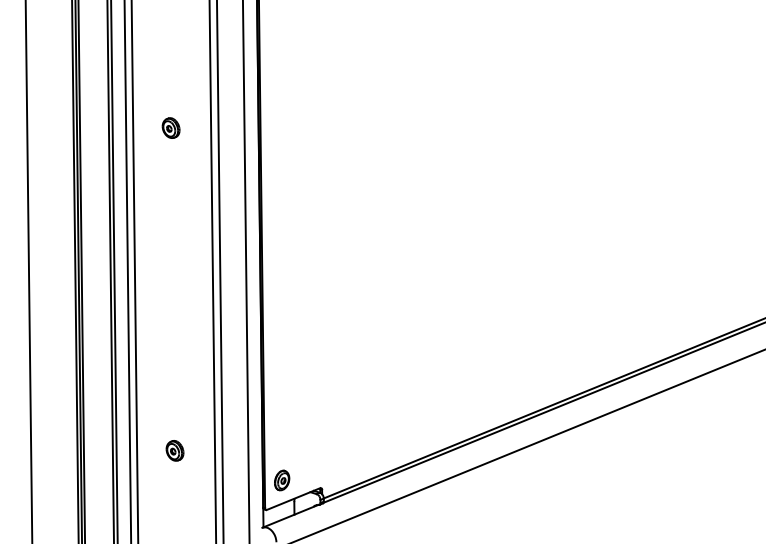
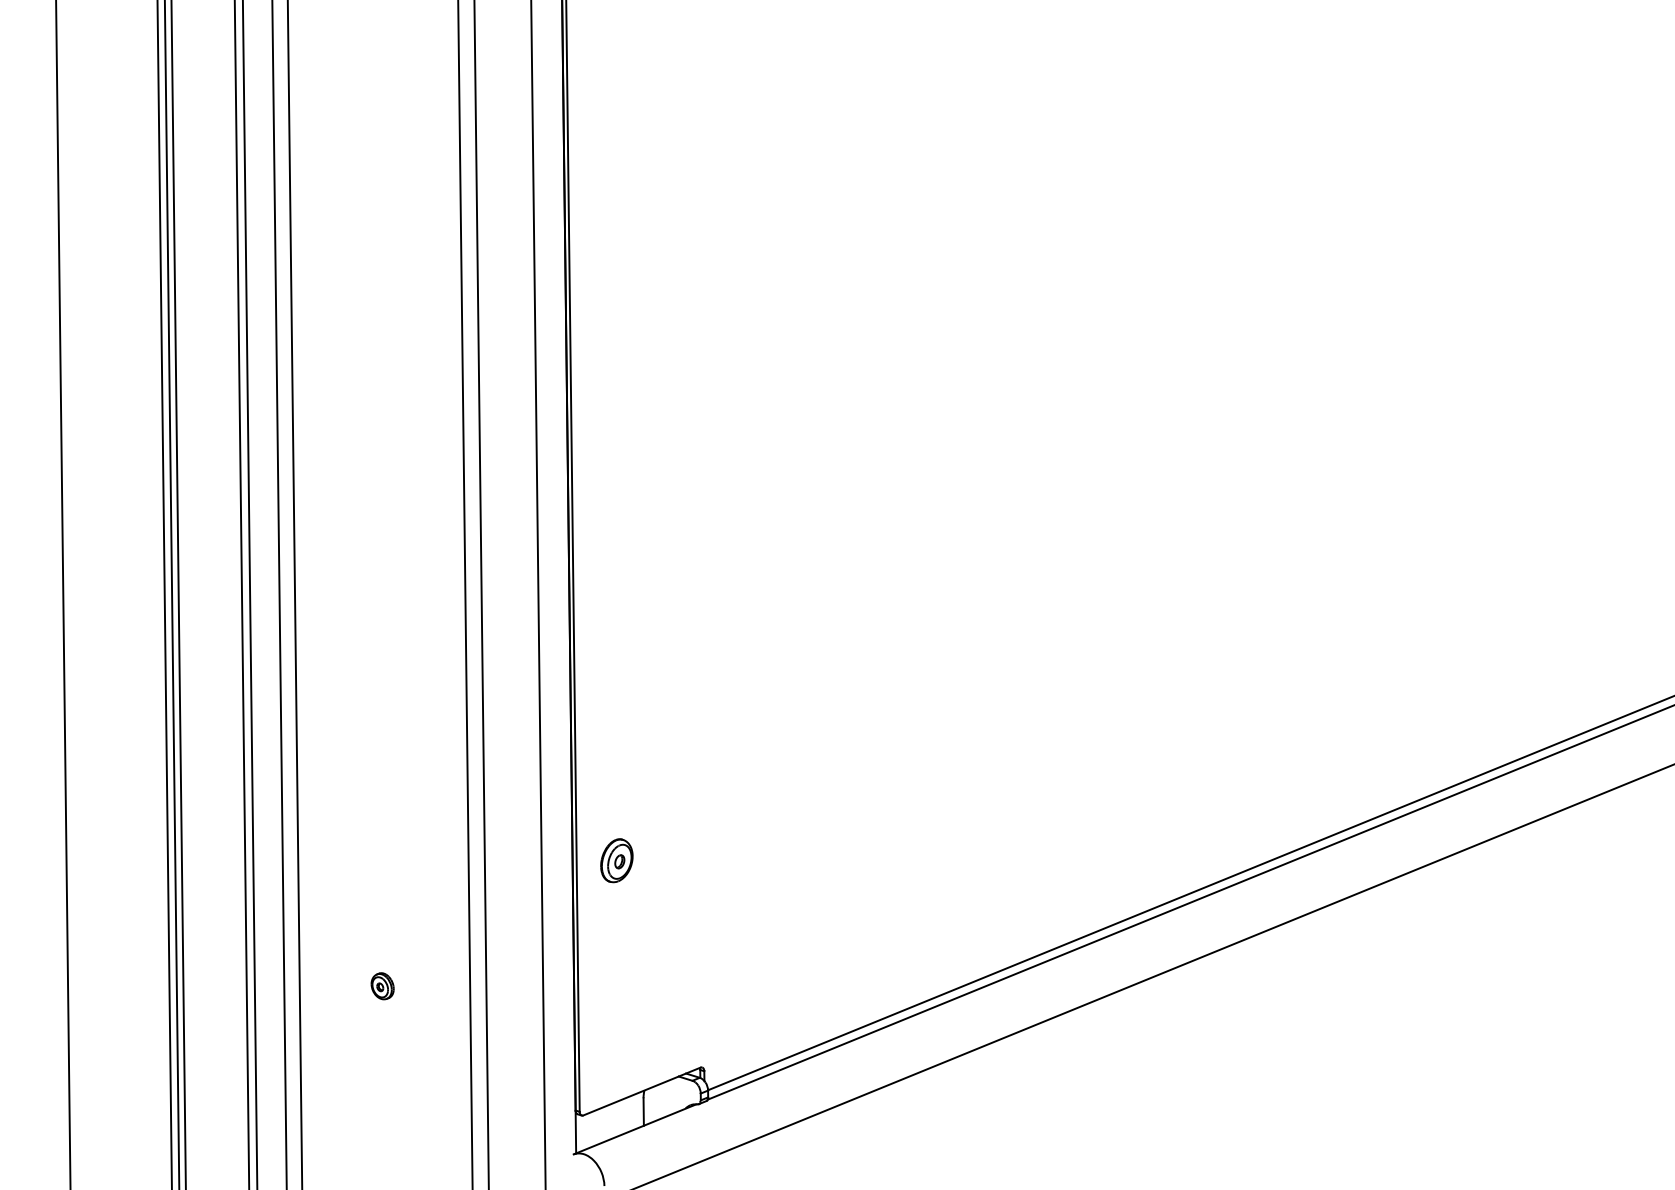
part: (170, 127) -> (372, 278), removed
part: (174, 450) -> (381, 985), size x0.6
part: (282, 480) -> (617, 860), moved

